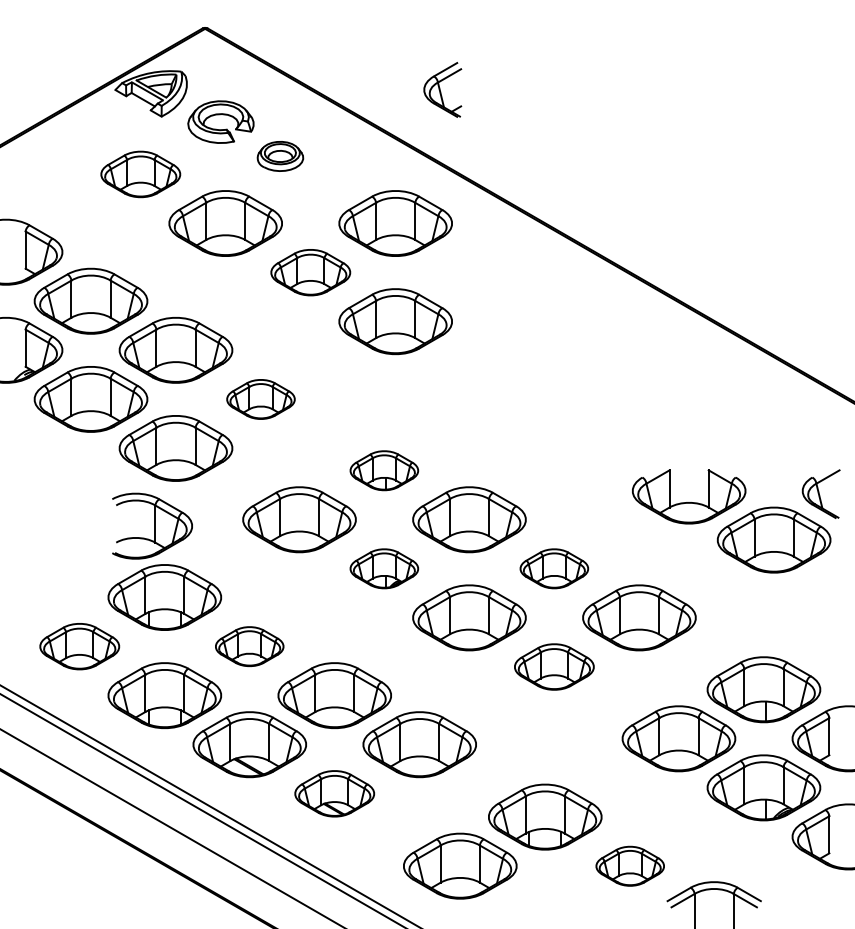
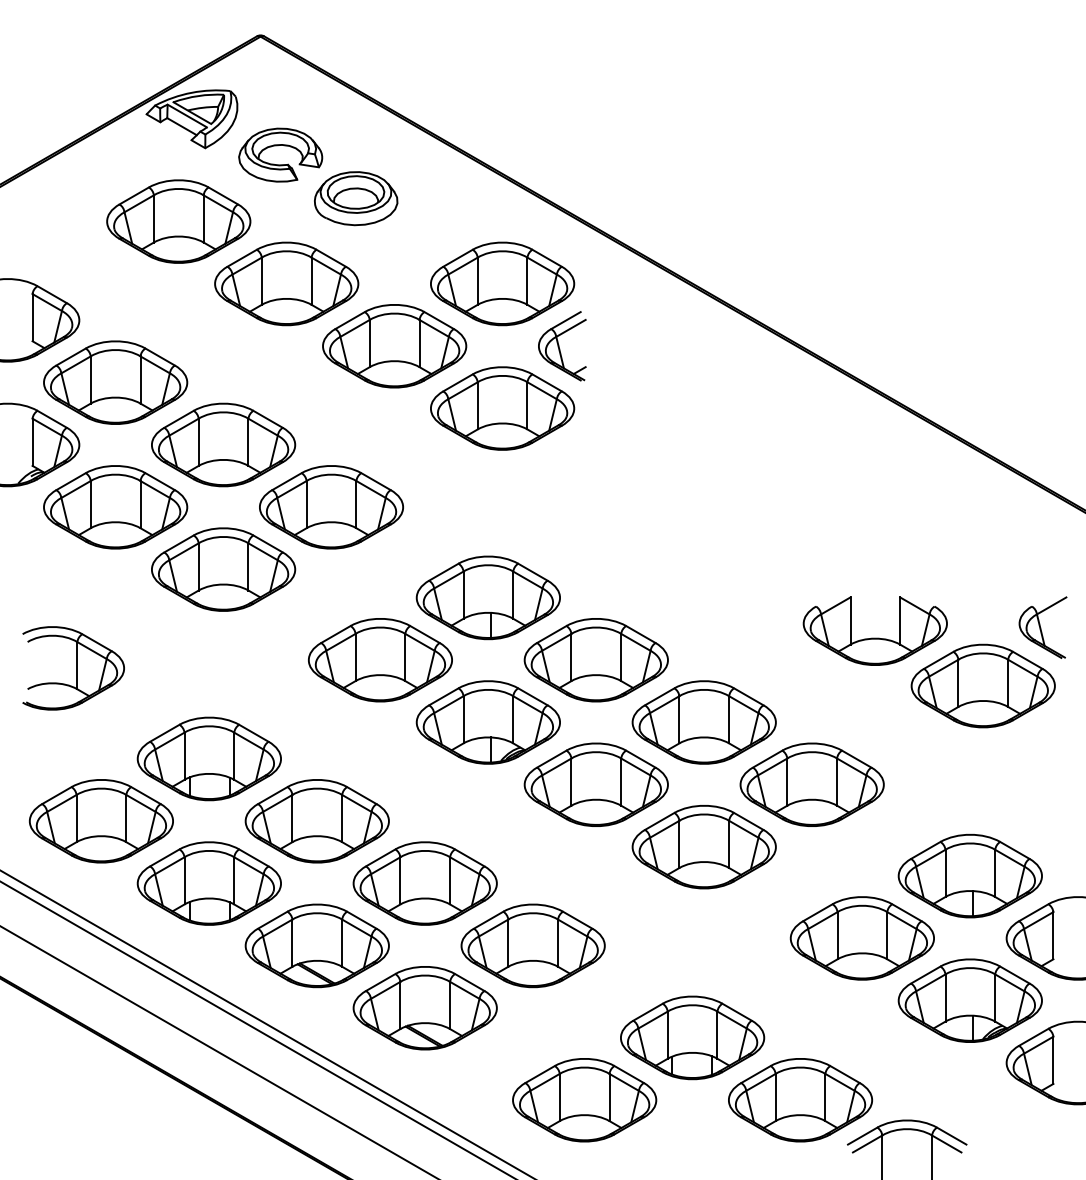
part: (442, 90) -> (562, 346), moved
part: (280, 156) -> (356, 198), size x1.43
part: (140, 174) -> (178, 221), size x1.43
part: (310, 272) -> (394, 346), size x1.43
part: (260, 399) -> (331, 507), size x1.67
part: (383, 470) -> (487, 597), size x1.67
part: (152, 526) -> (73, 668), moved
part: (383, 568) -> (487, 722), size x1.67
part: (553, 568) -> (703, 722), size x1.67
part: (79, 646) -> (100, 821), size x1.43
part: (249, 646) -> (316, 821), size x1.67
part: (553, 667) -> (703, 847), size x1.43
part: (334, 793) -> (424, 1008), size x1.43
part: (630, 866) -> (800, 1100), size x1.67

